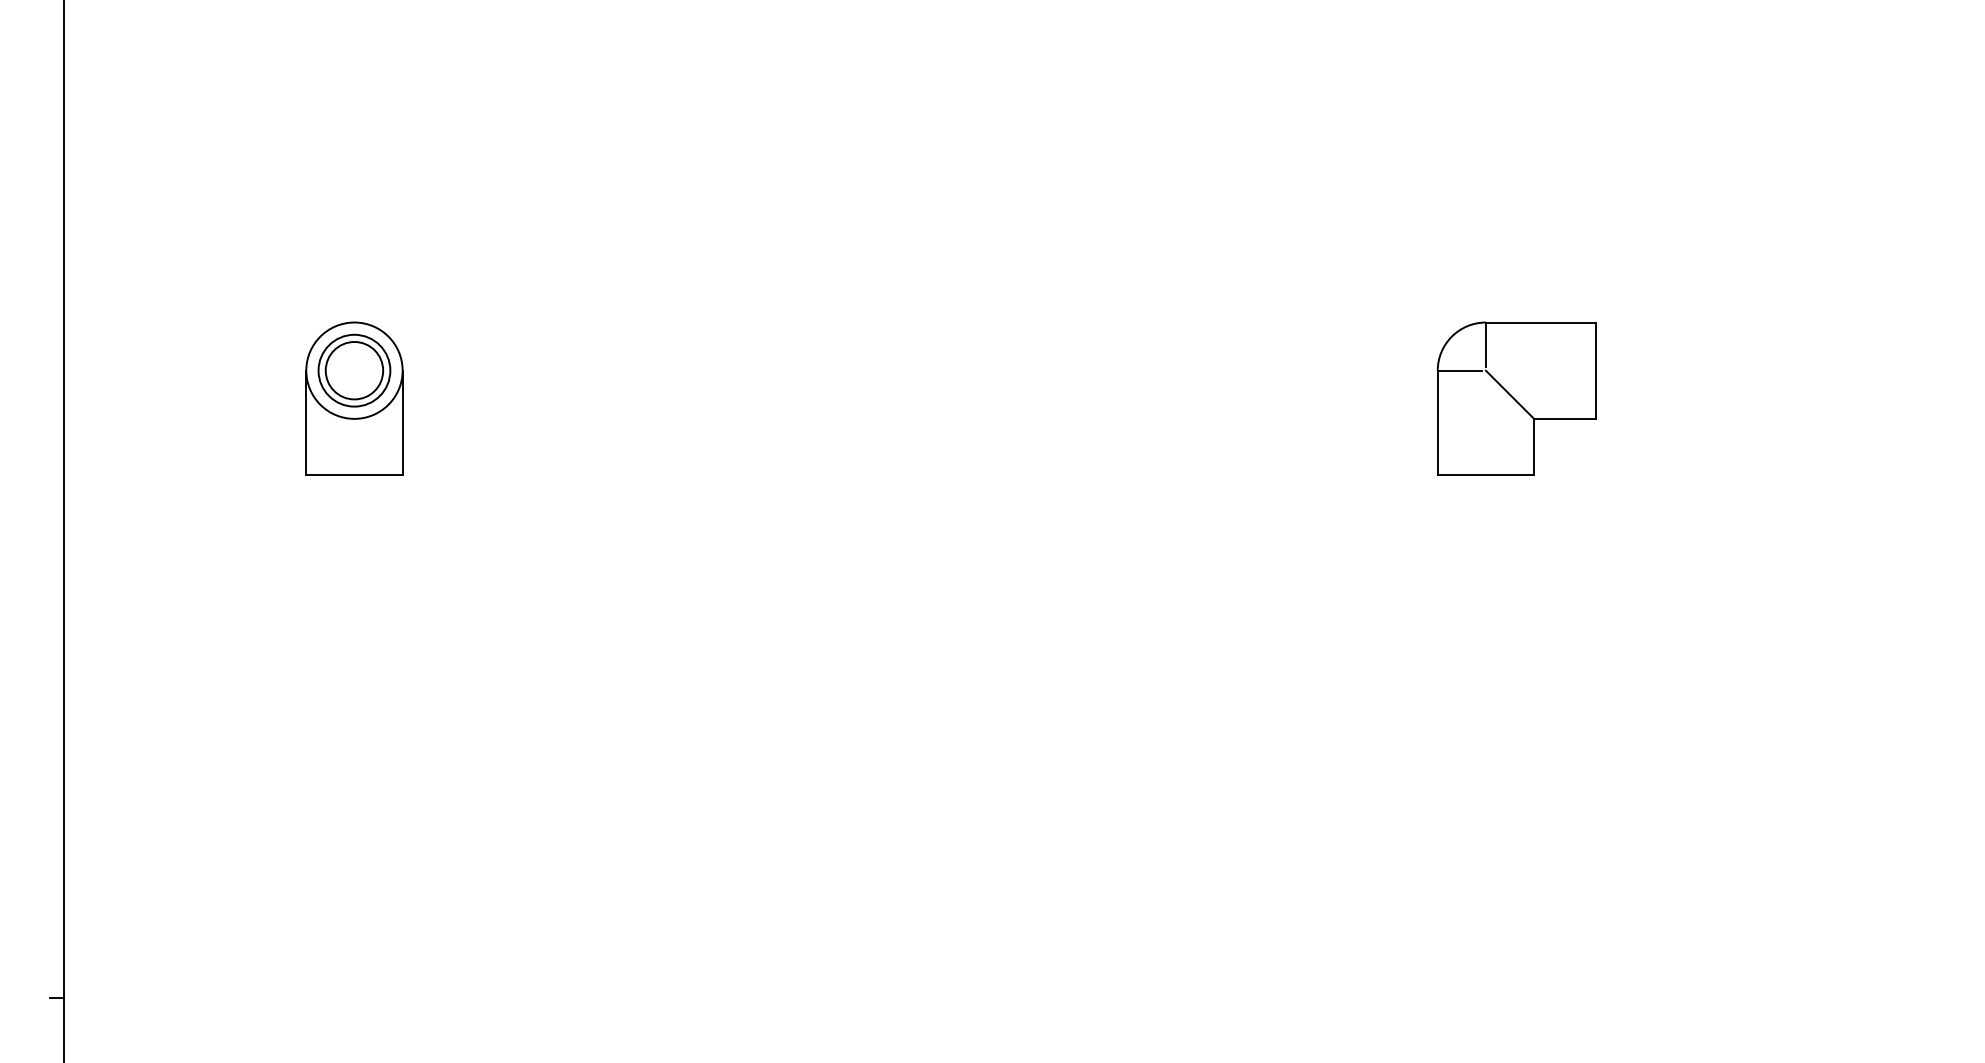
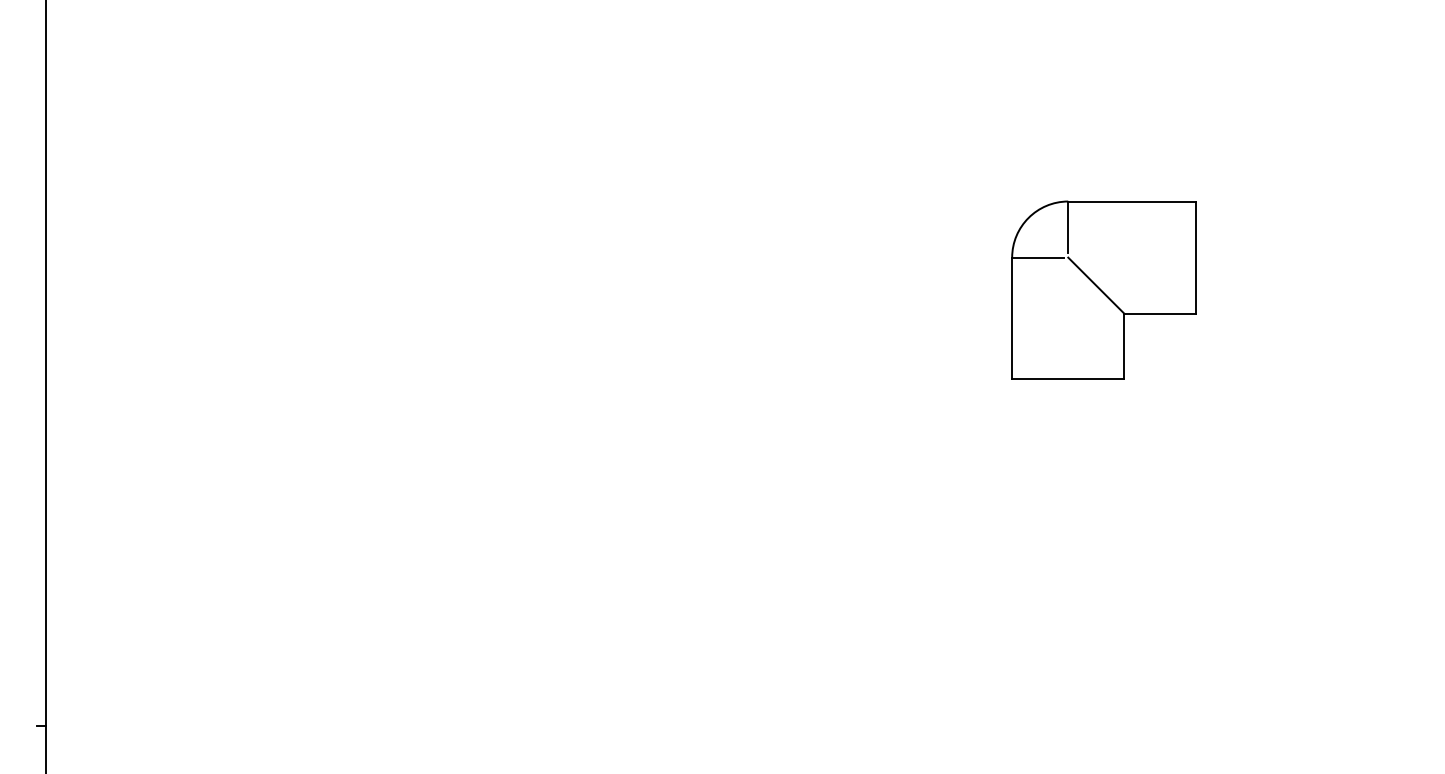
part: (353, 398) -> (257, 290), removed
part: (1515, 398) -> (1103, 290), size x1.6

